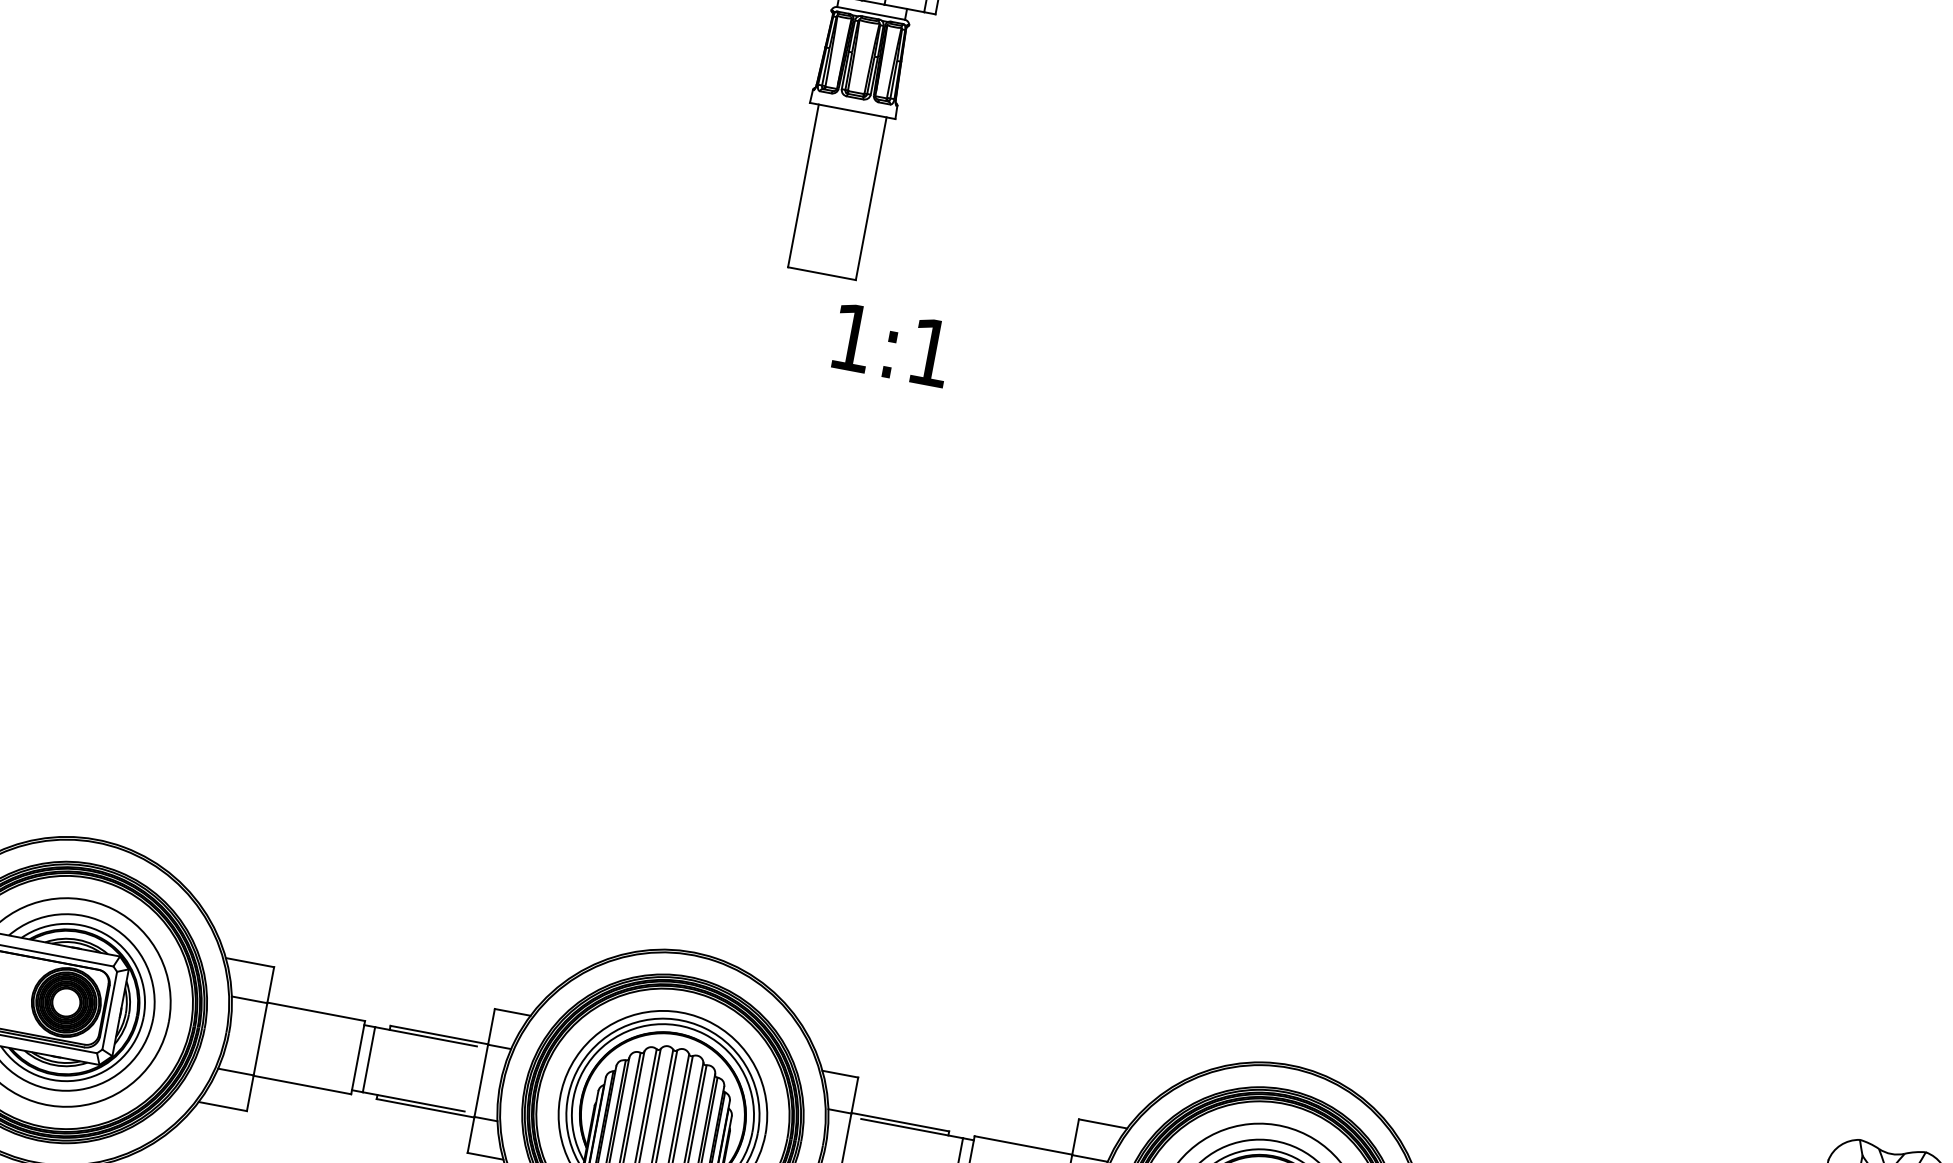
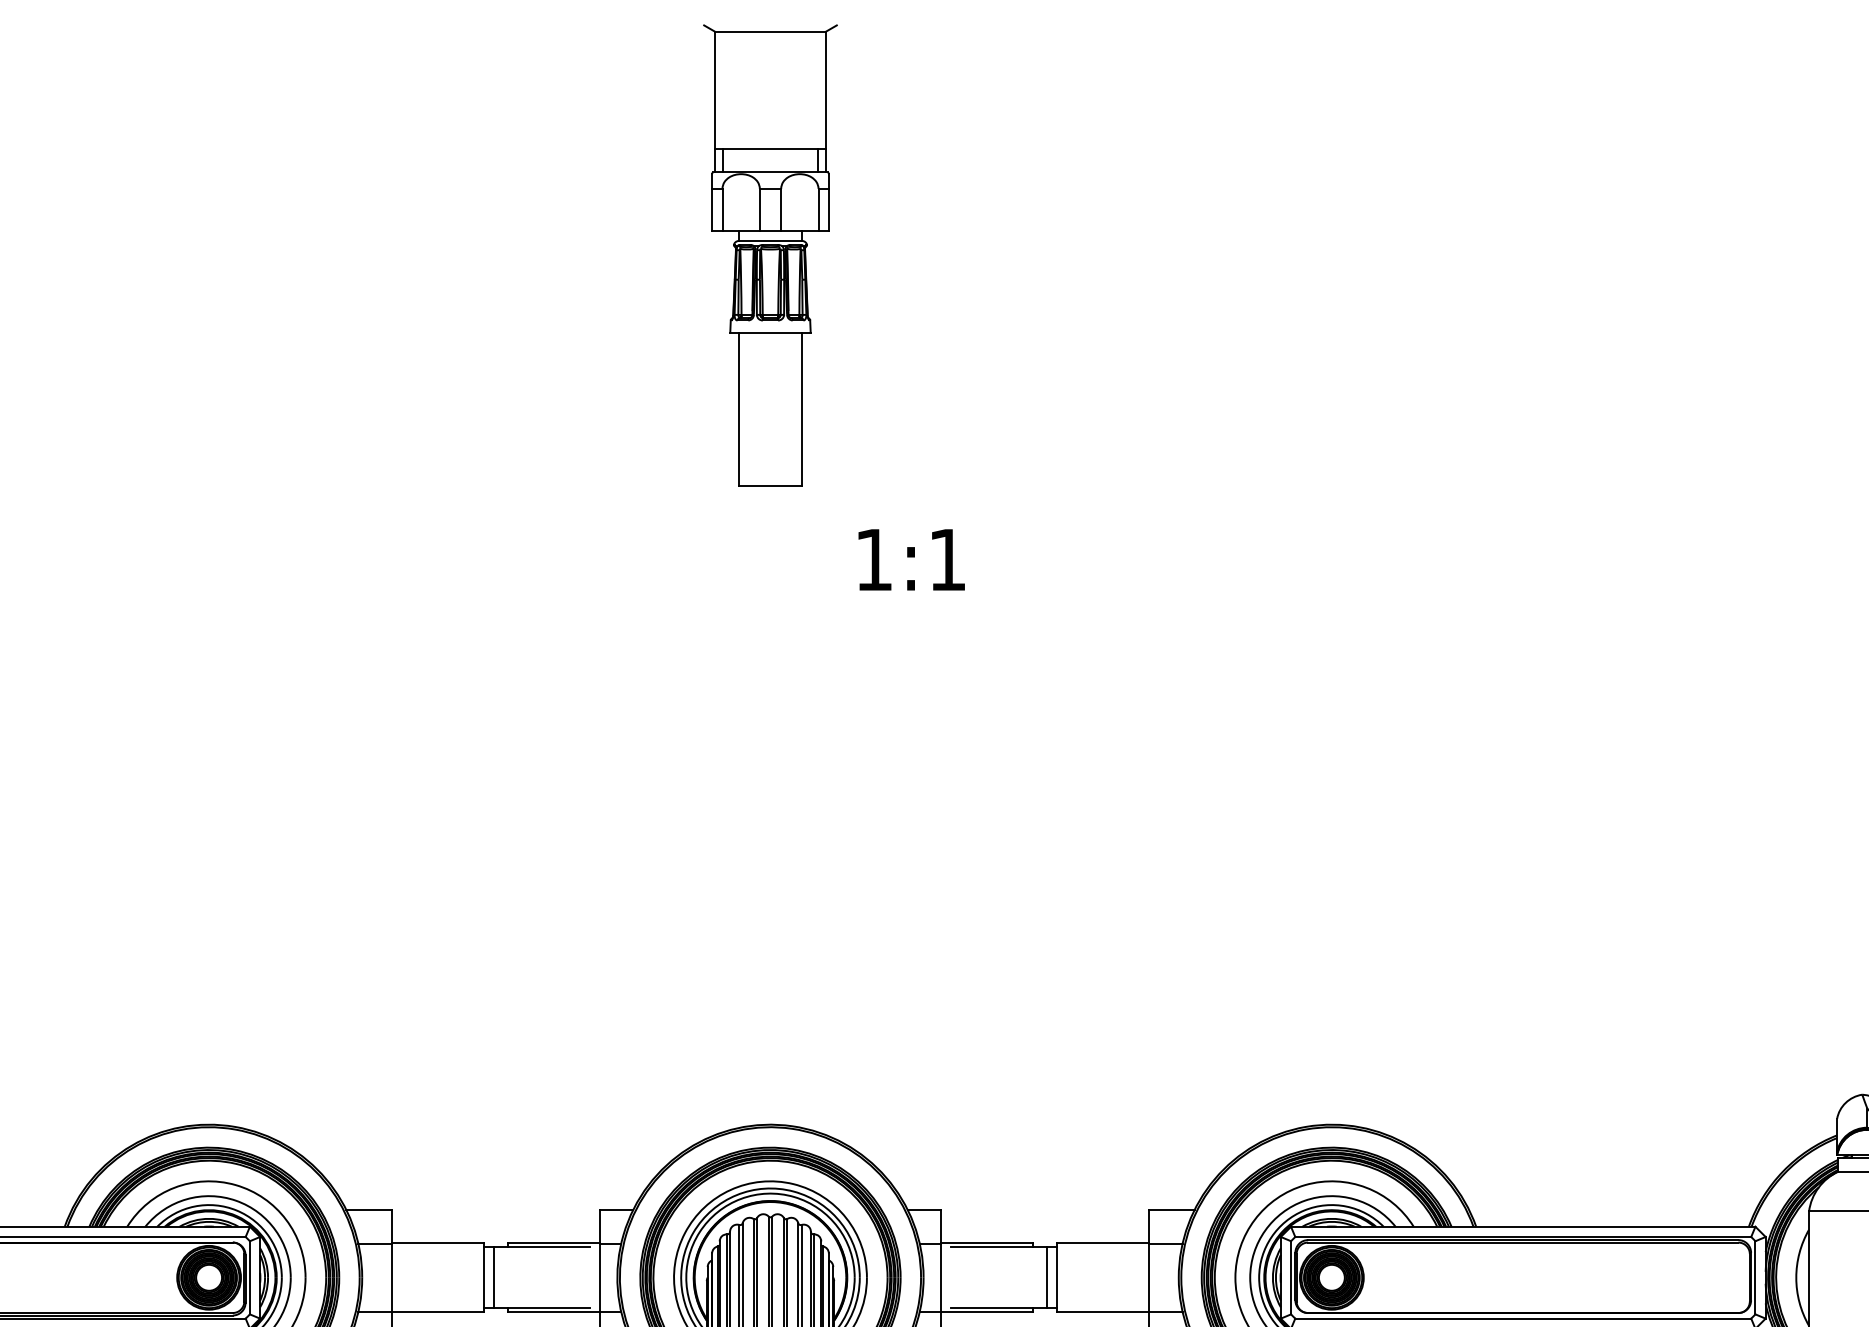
text: (892, 344) -> (911, 559), moved

